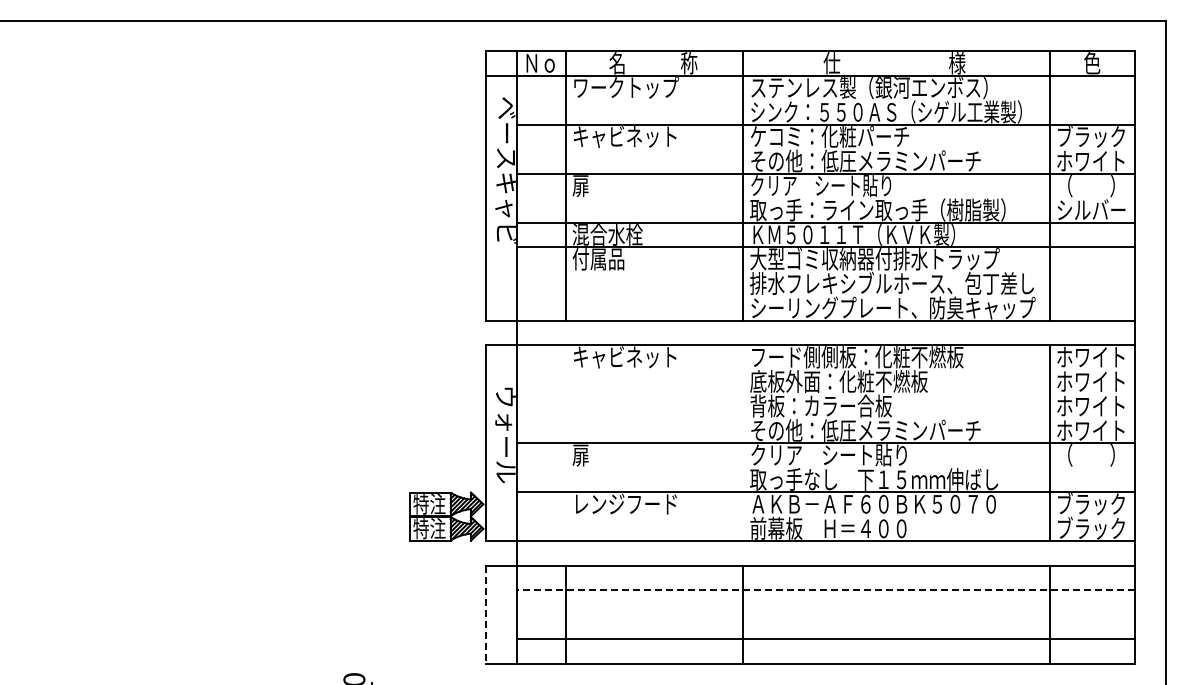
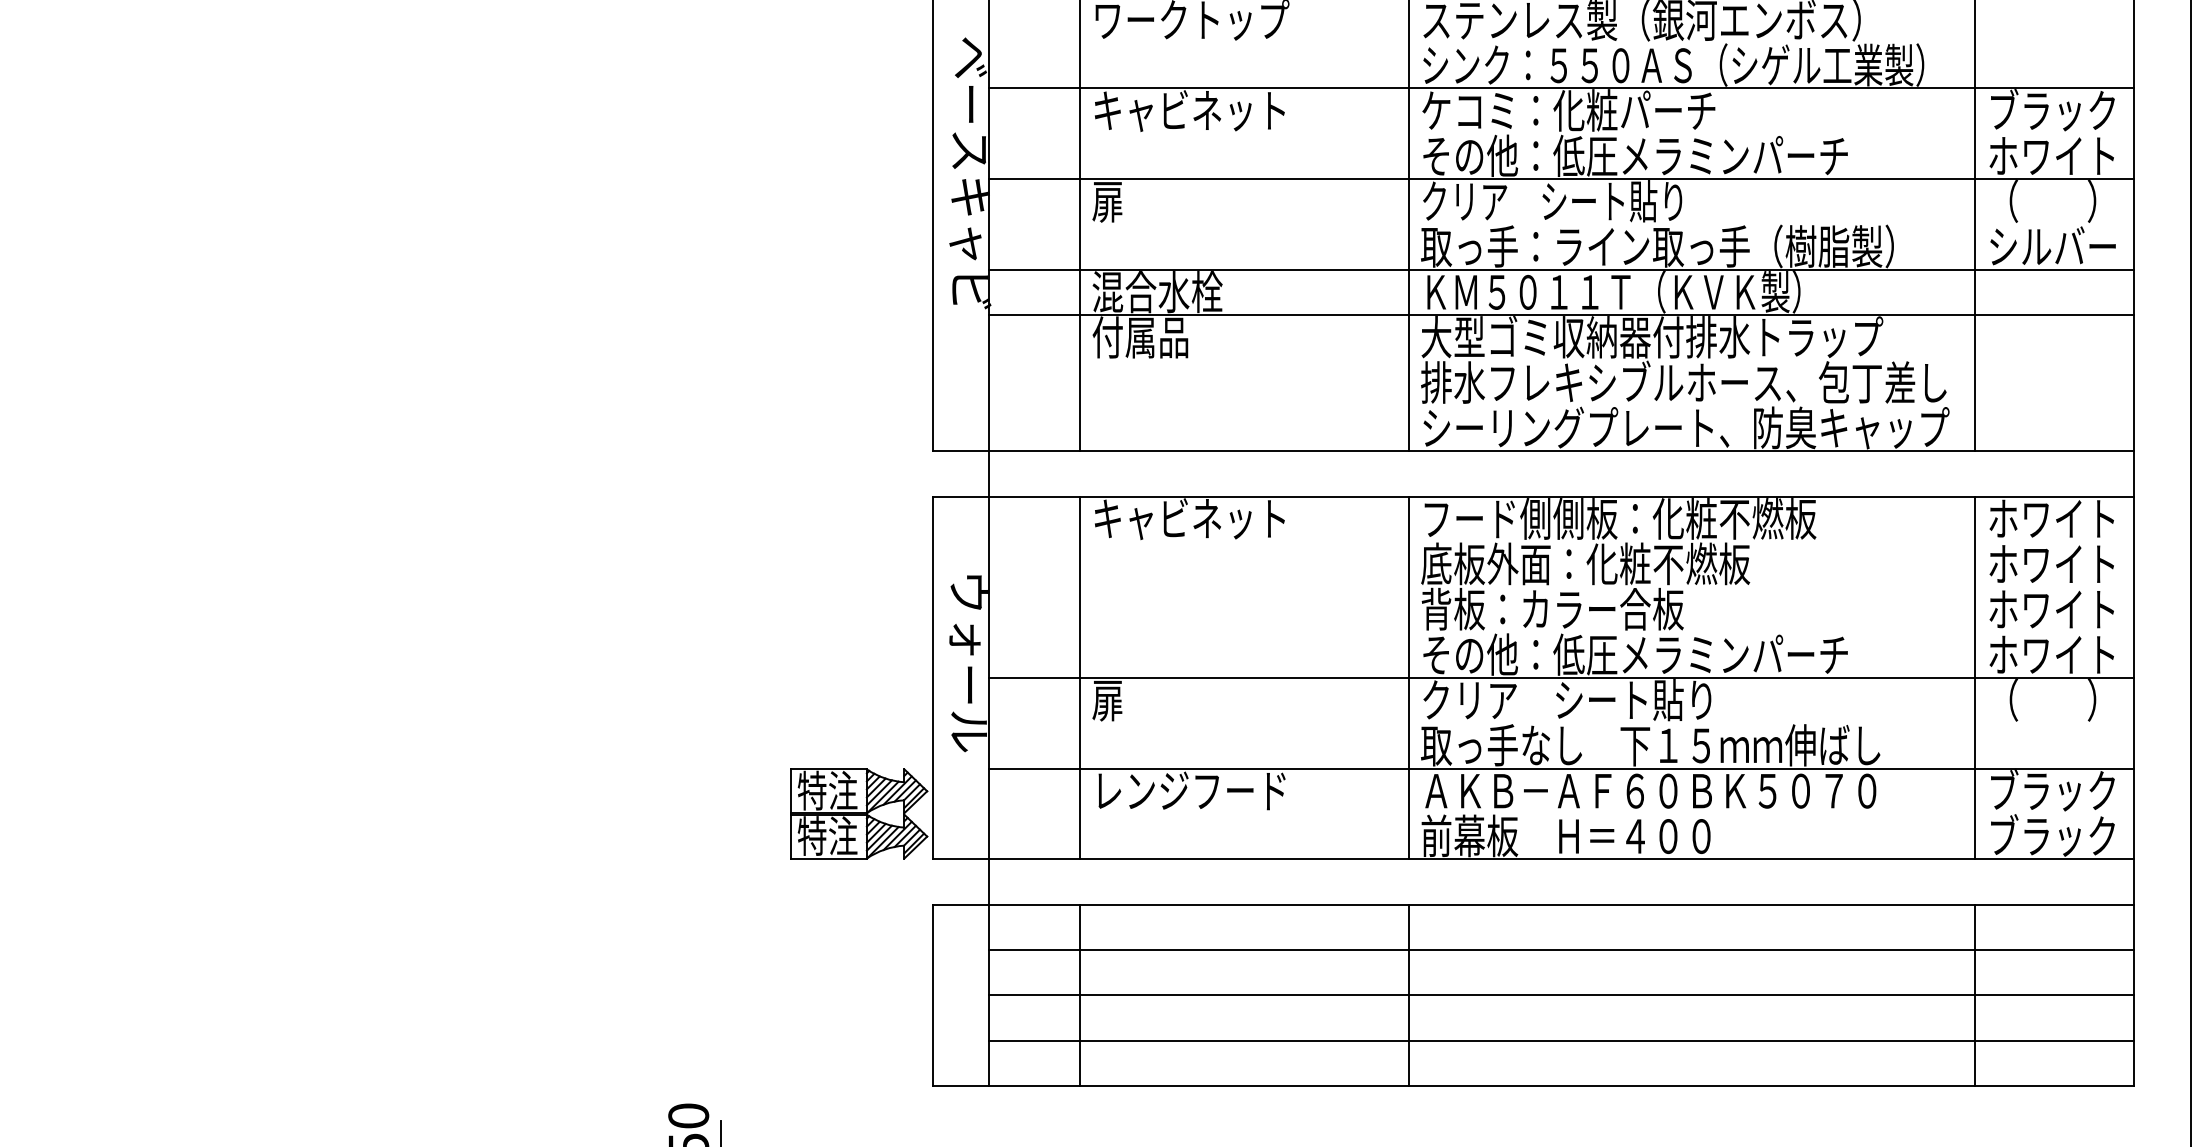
line: (565, 443) -> (1079, 678), added
line: (743, 443) -> (1408, 678), added
line: (825, 590) -> (1560, 950), dashed -> solid
line: (486, 614) -> (933, 995), dashed -> solid
line: (825, 614) -> (1560, 995), added

